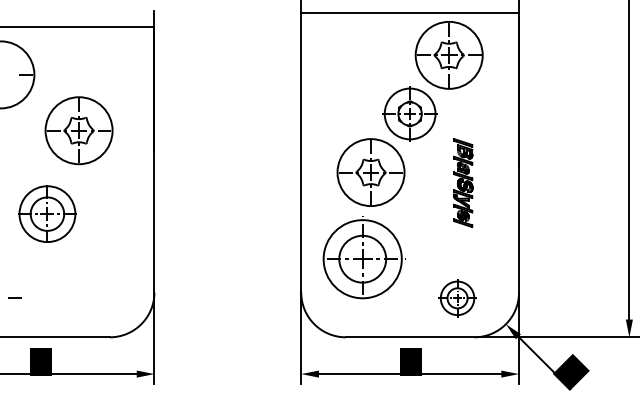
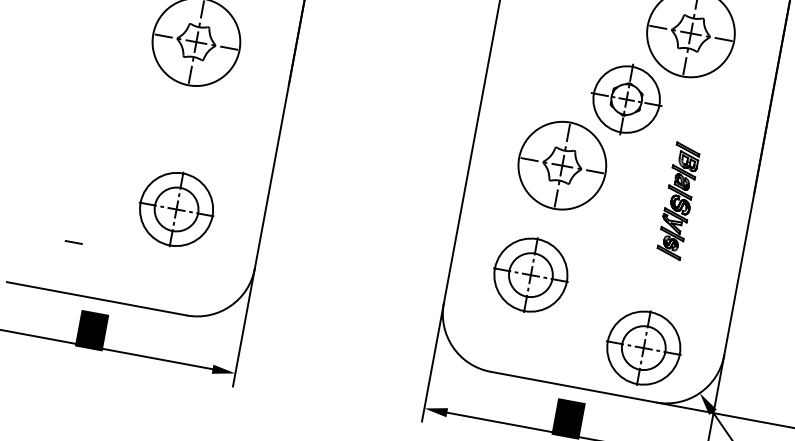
part: (47, 213) -> (176, 208), moved
part: (362, 258) -> (530, 274), size x0.71
part: (457, 298) -> (643, 348), size x1.67

